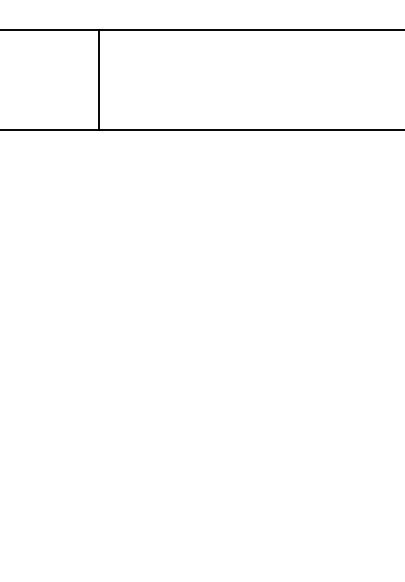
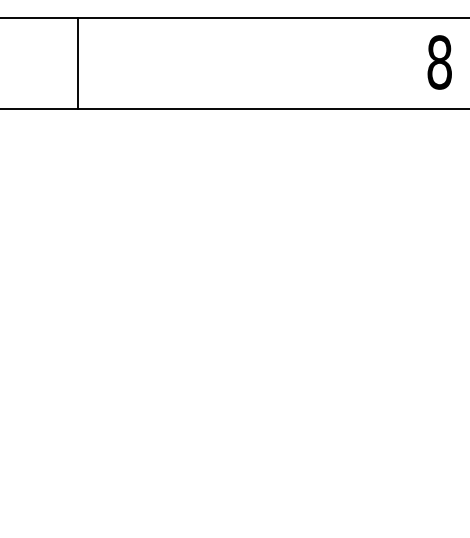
line: (98, 79) -> (78, 63), moved

